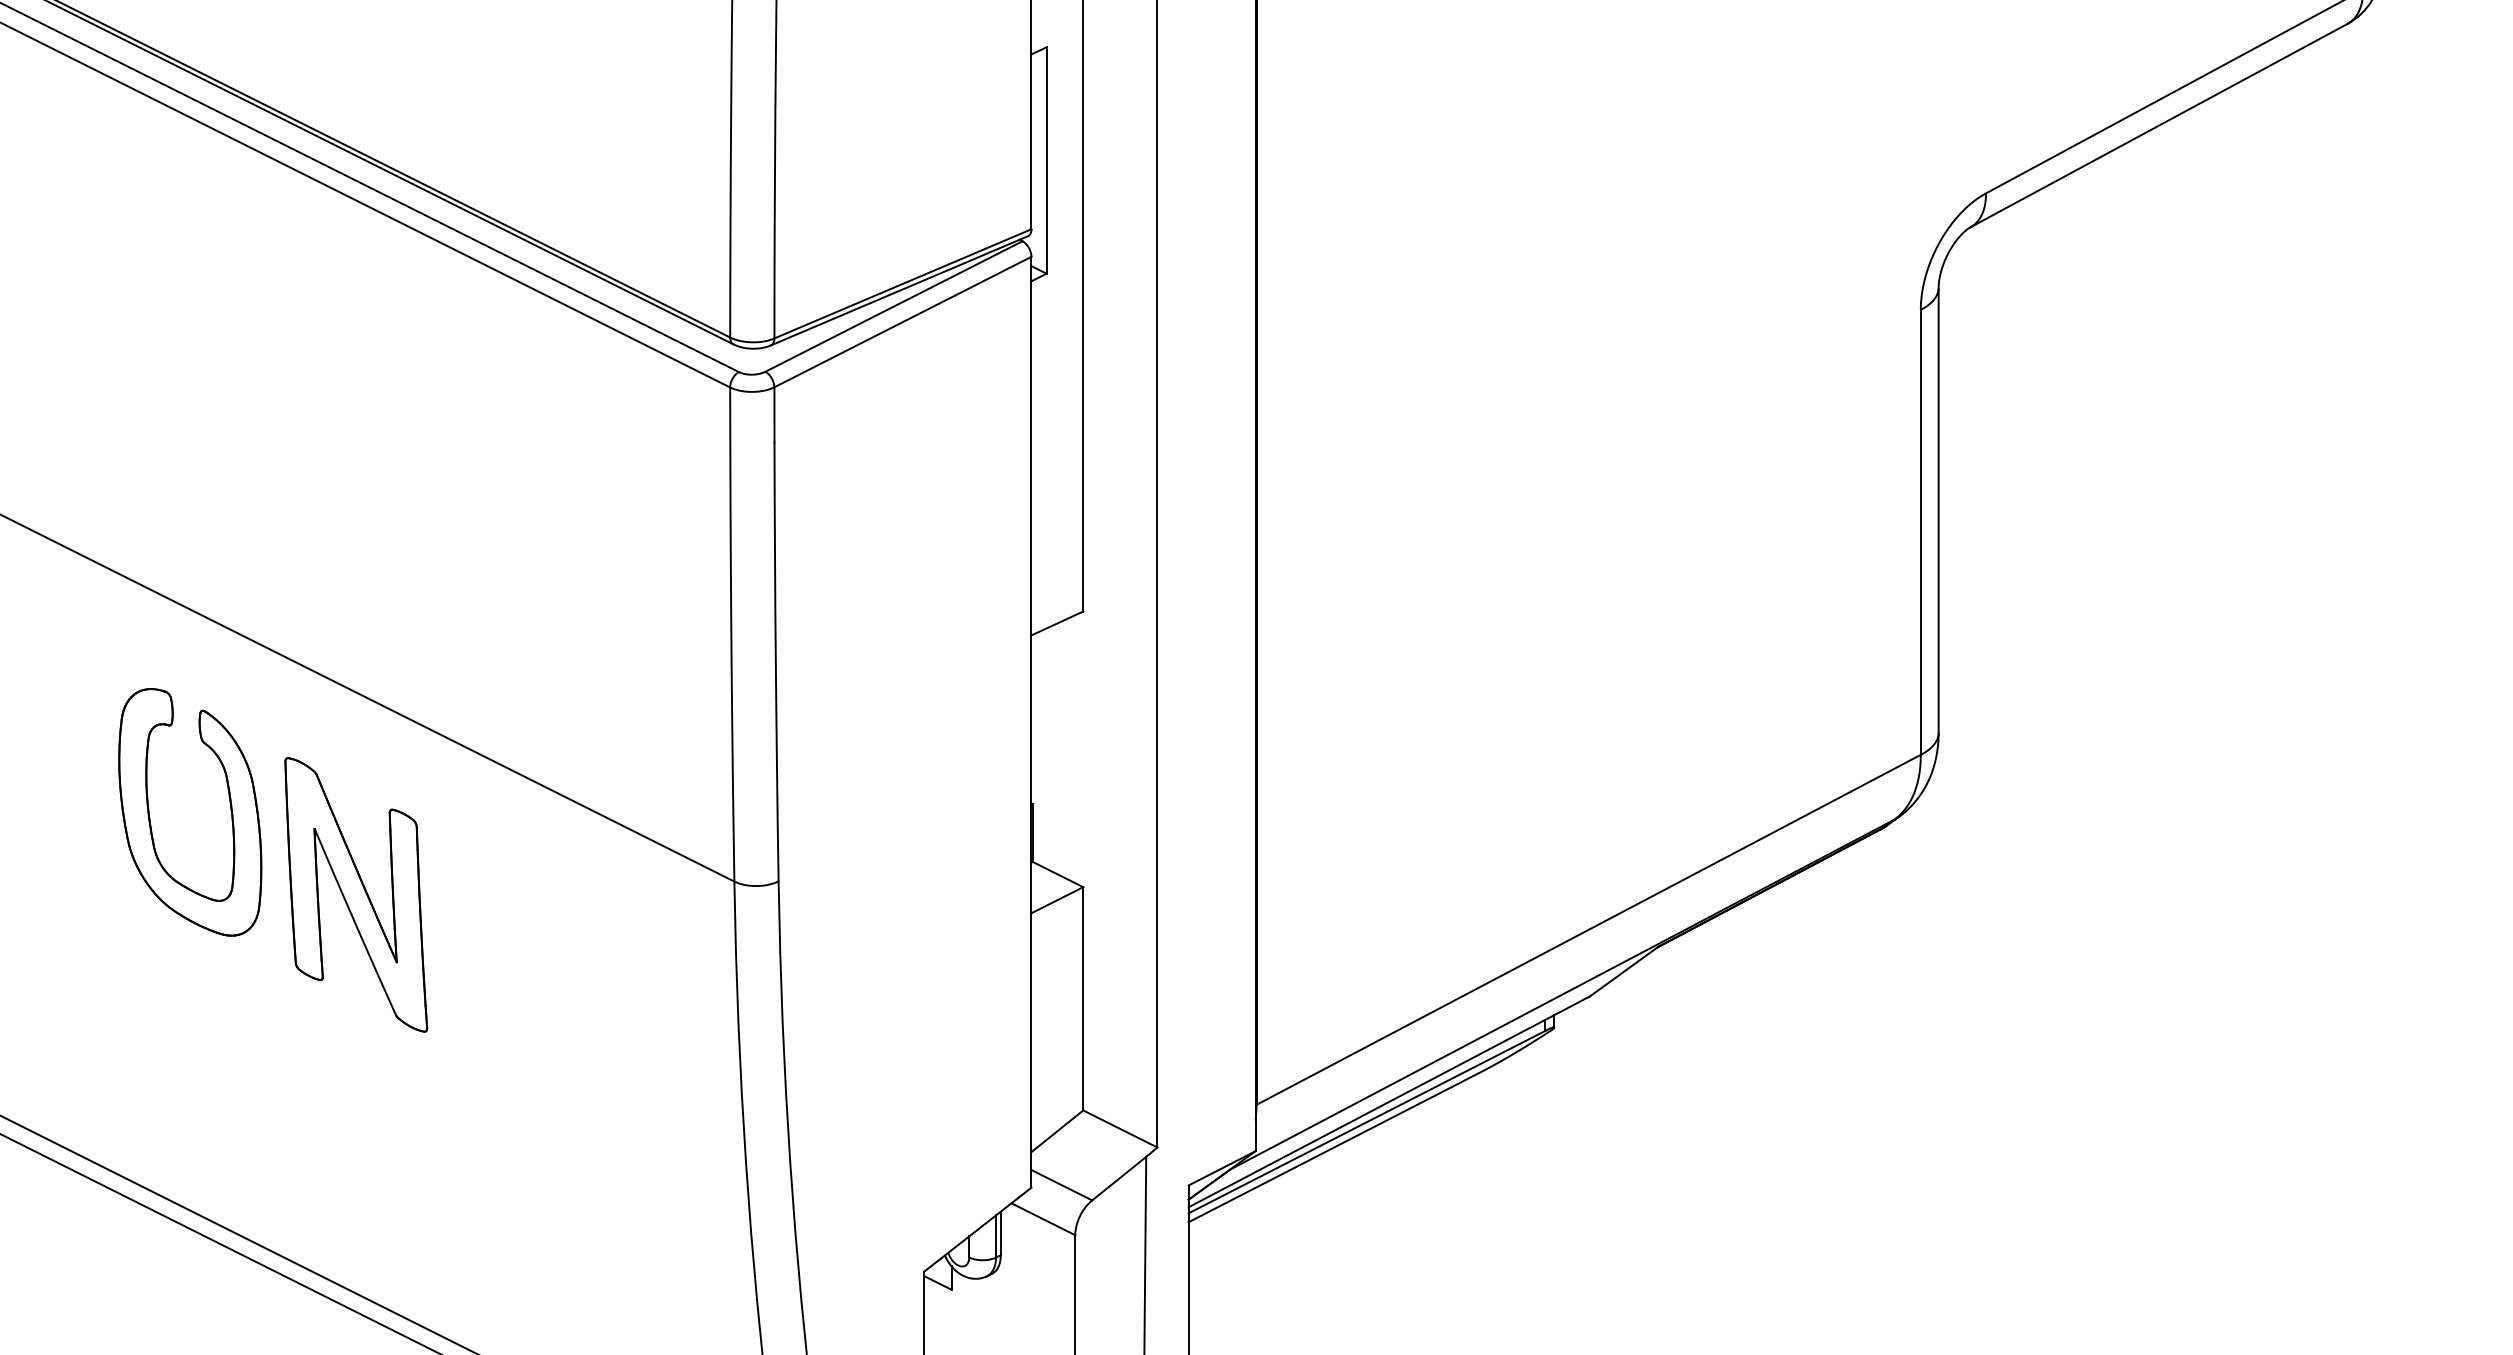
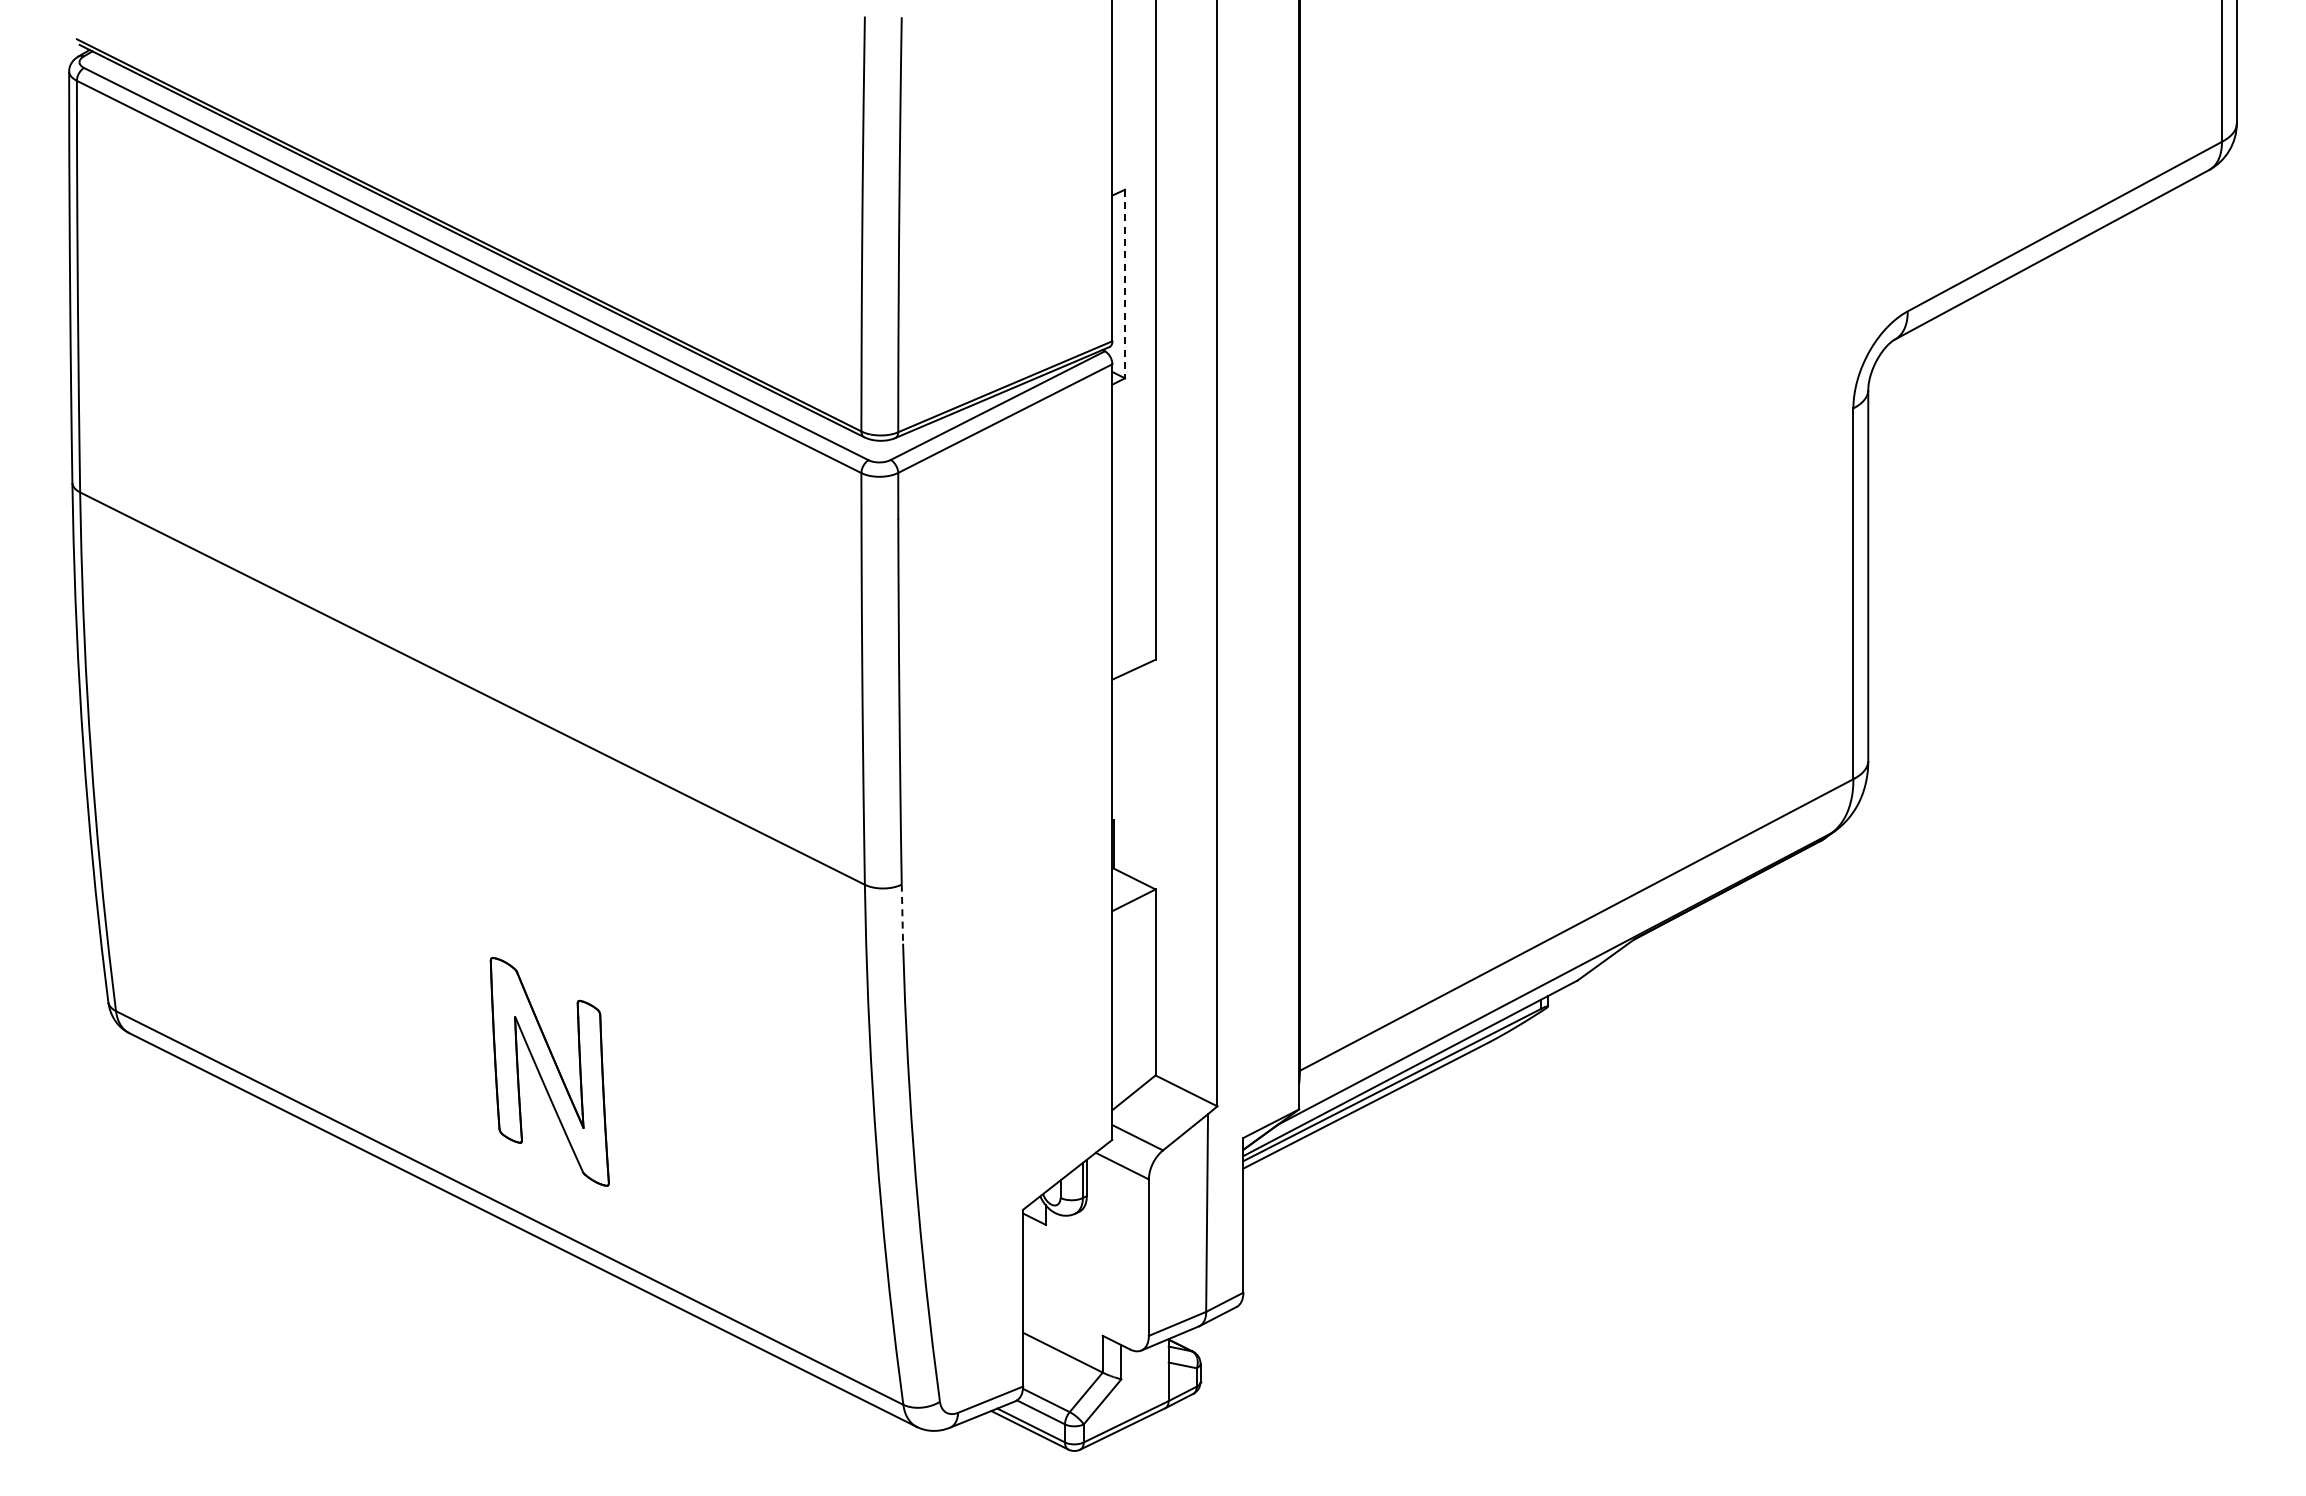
line: (1047, 161) -> (1125, 284), solid -> dashed
part: (229, 808) -> (444, 823), removed
part: (355, 894) -> (549, 1071), moved
line: (779, 917) -> (902, 914), solid -> dashed

